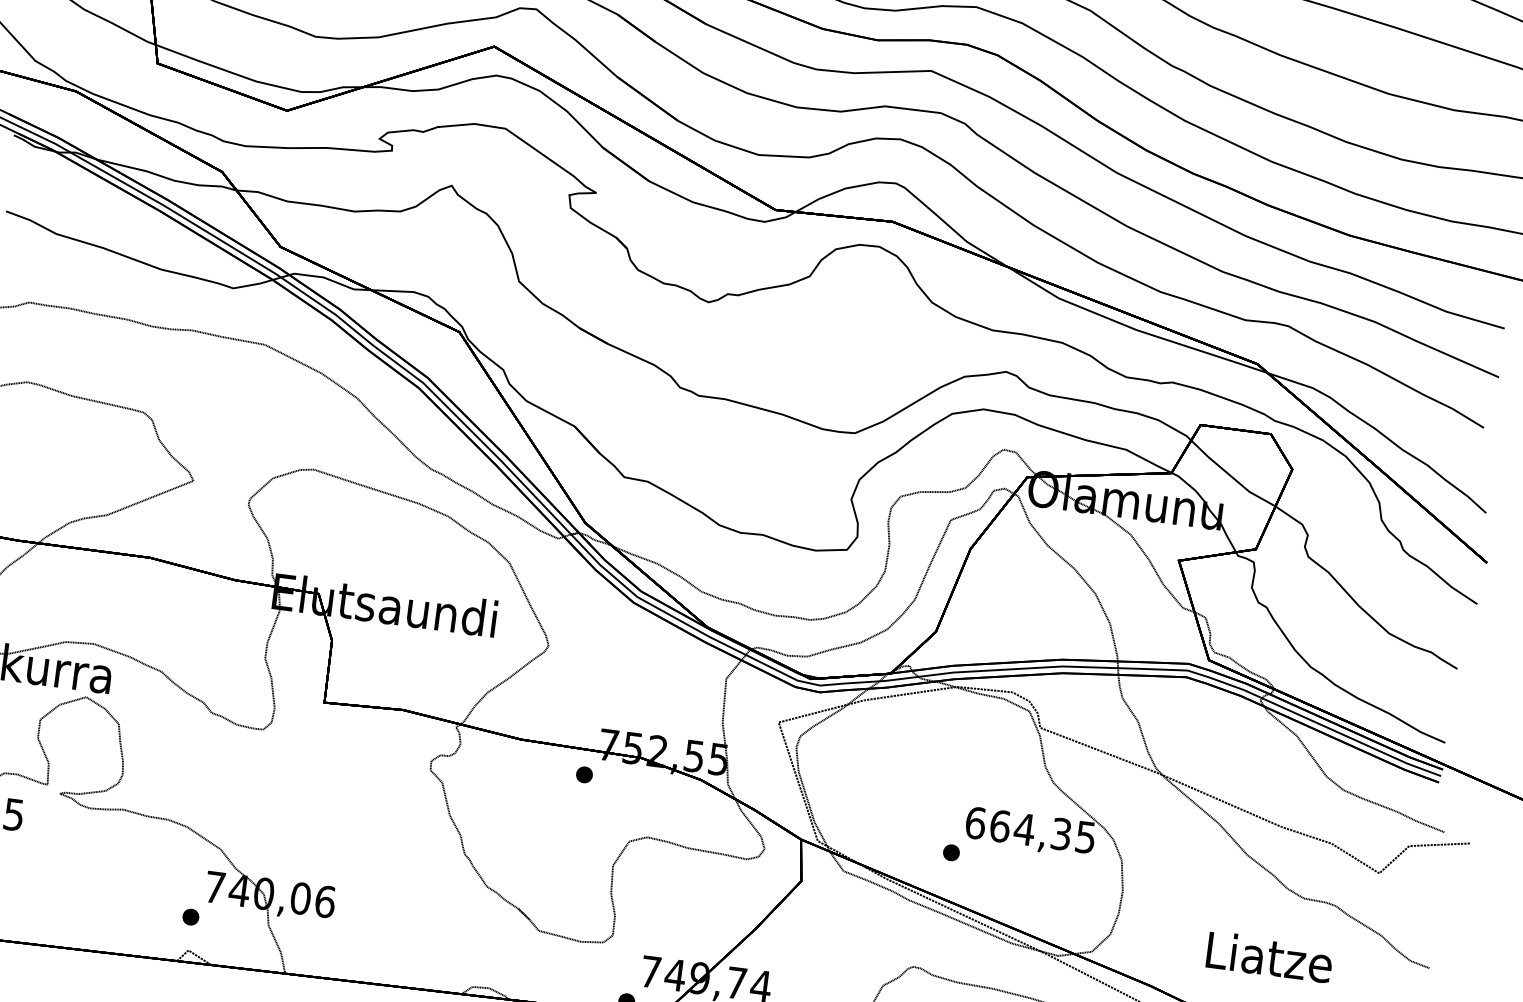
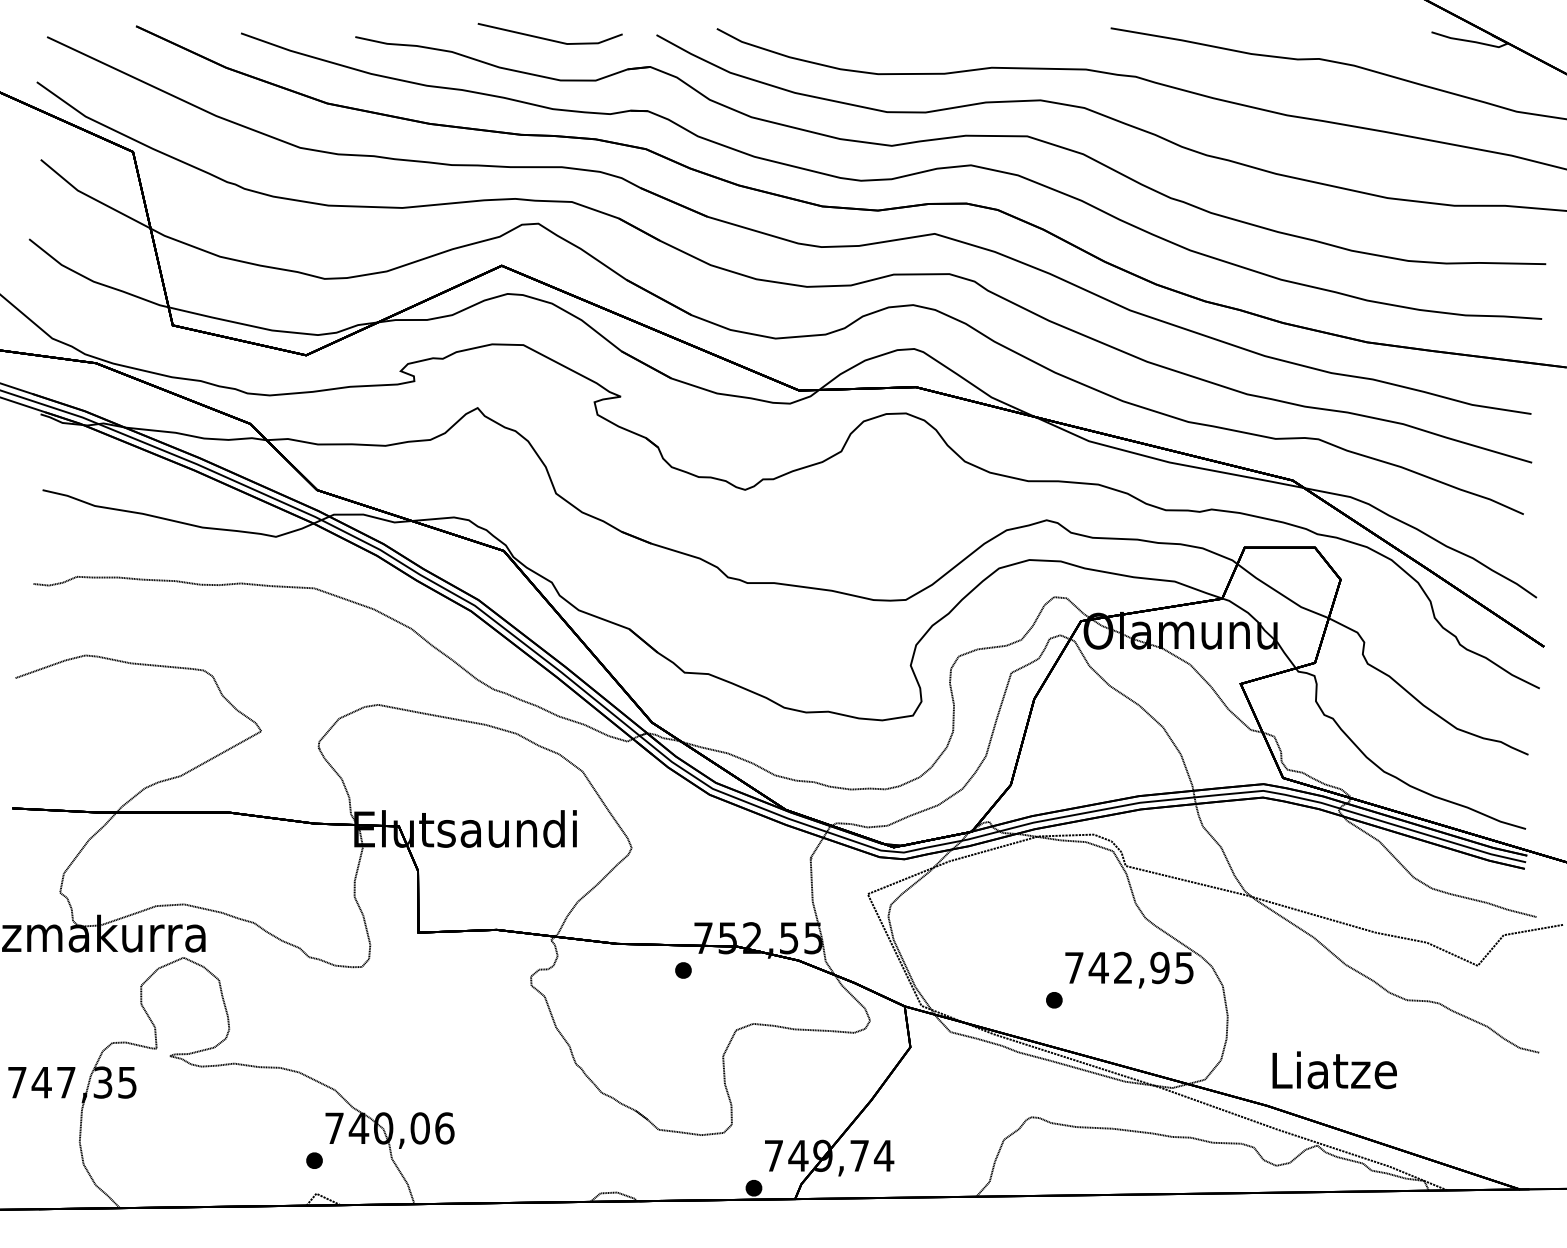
text: (1018, 828) -> (1117, 967), 664,35 -> 742,95
text: (1269, 957) -> (1334, 1070), moved

